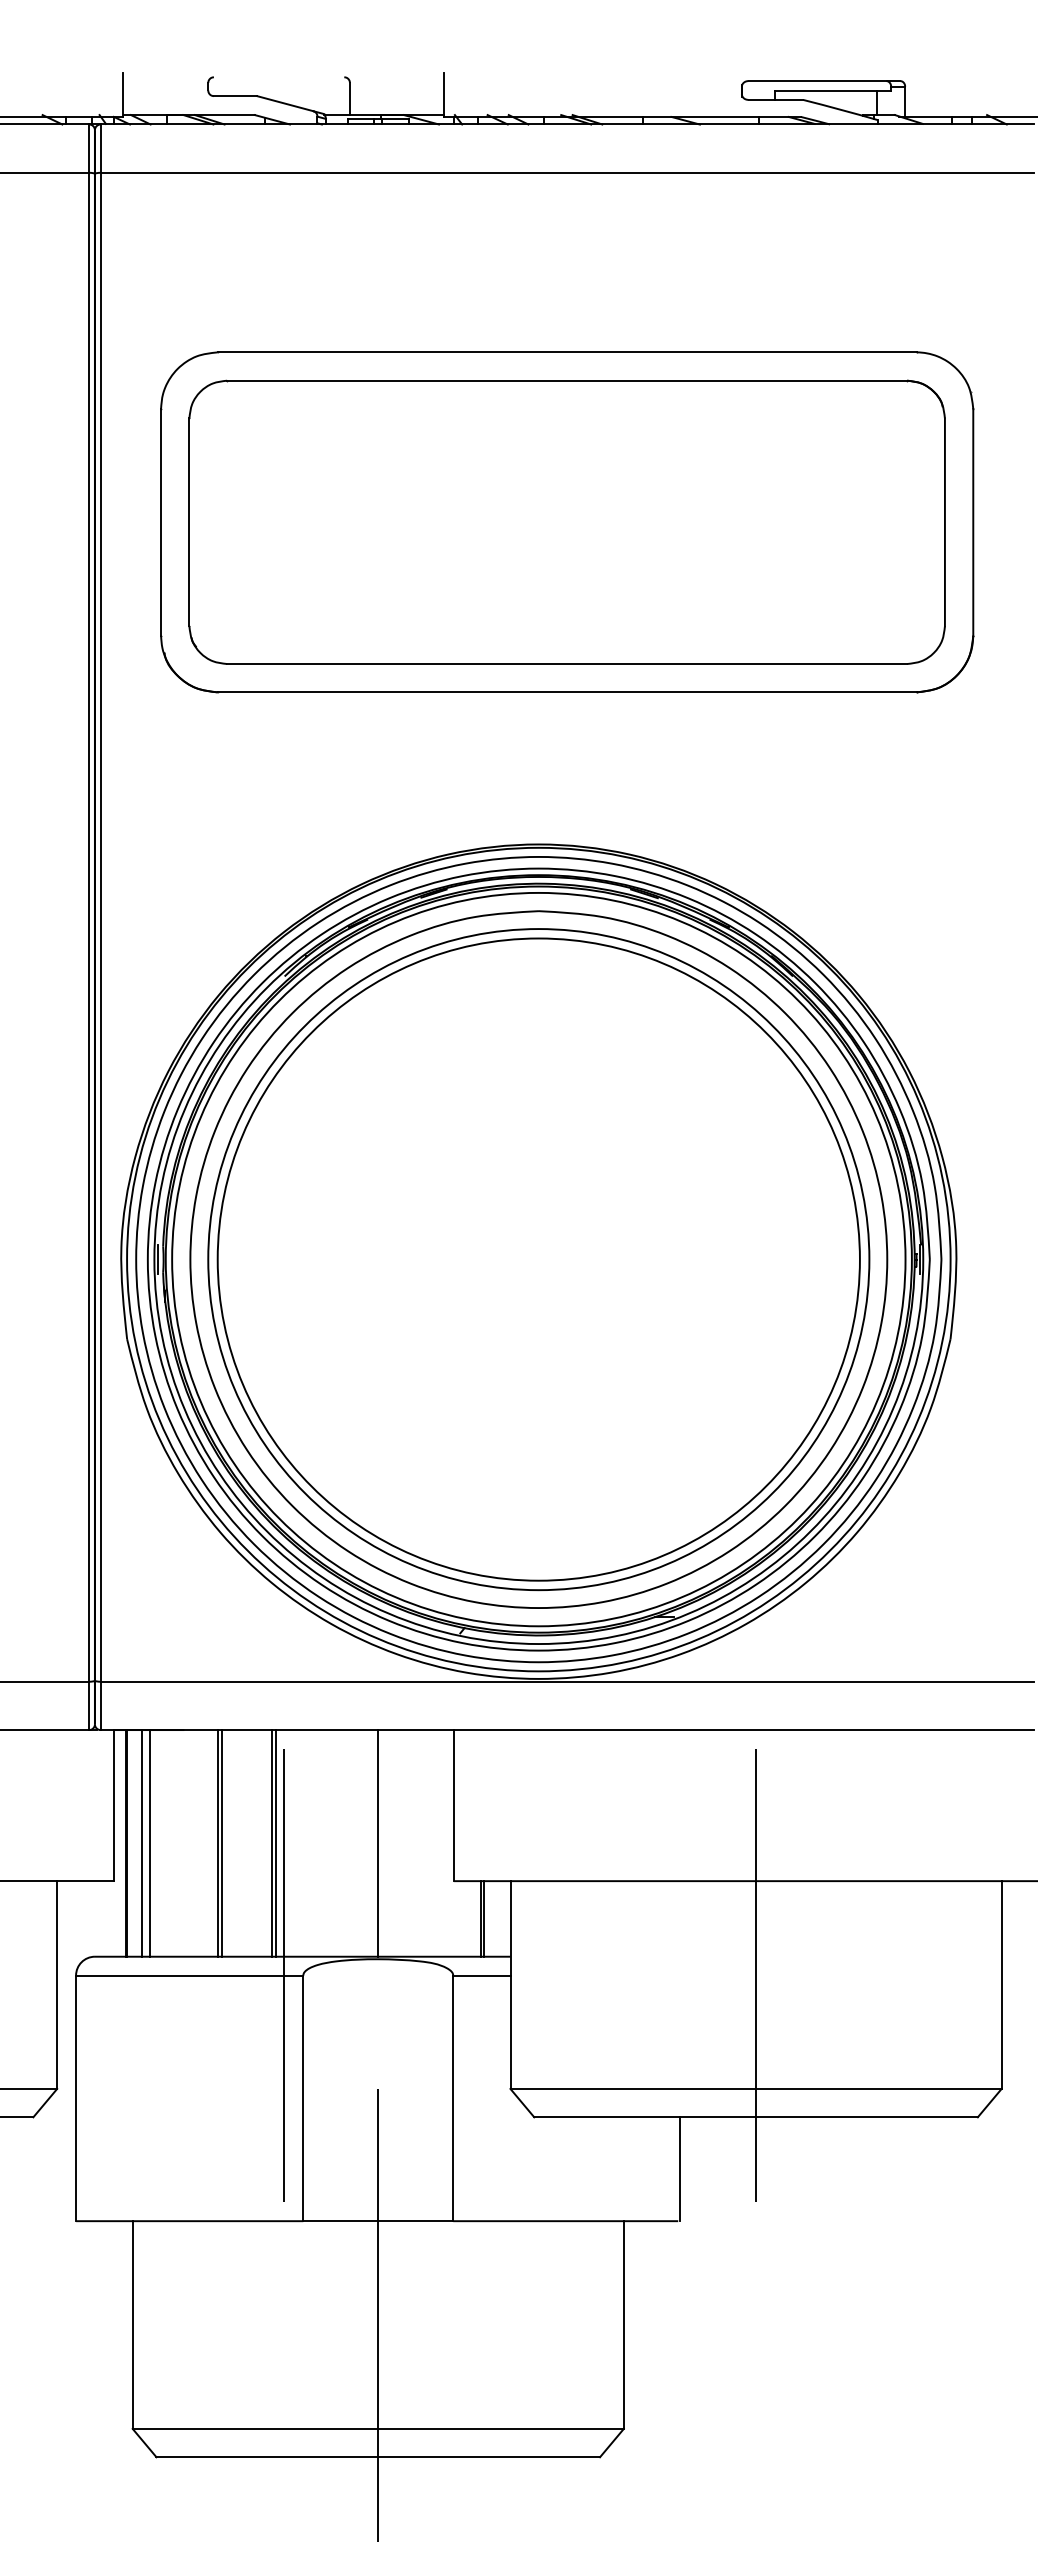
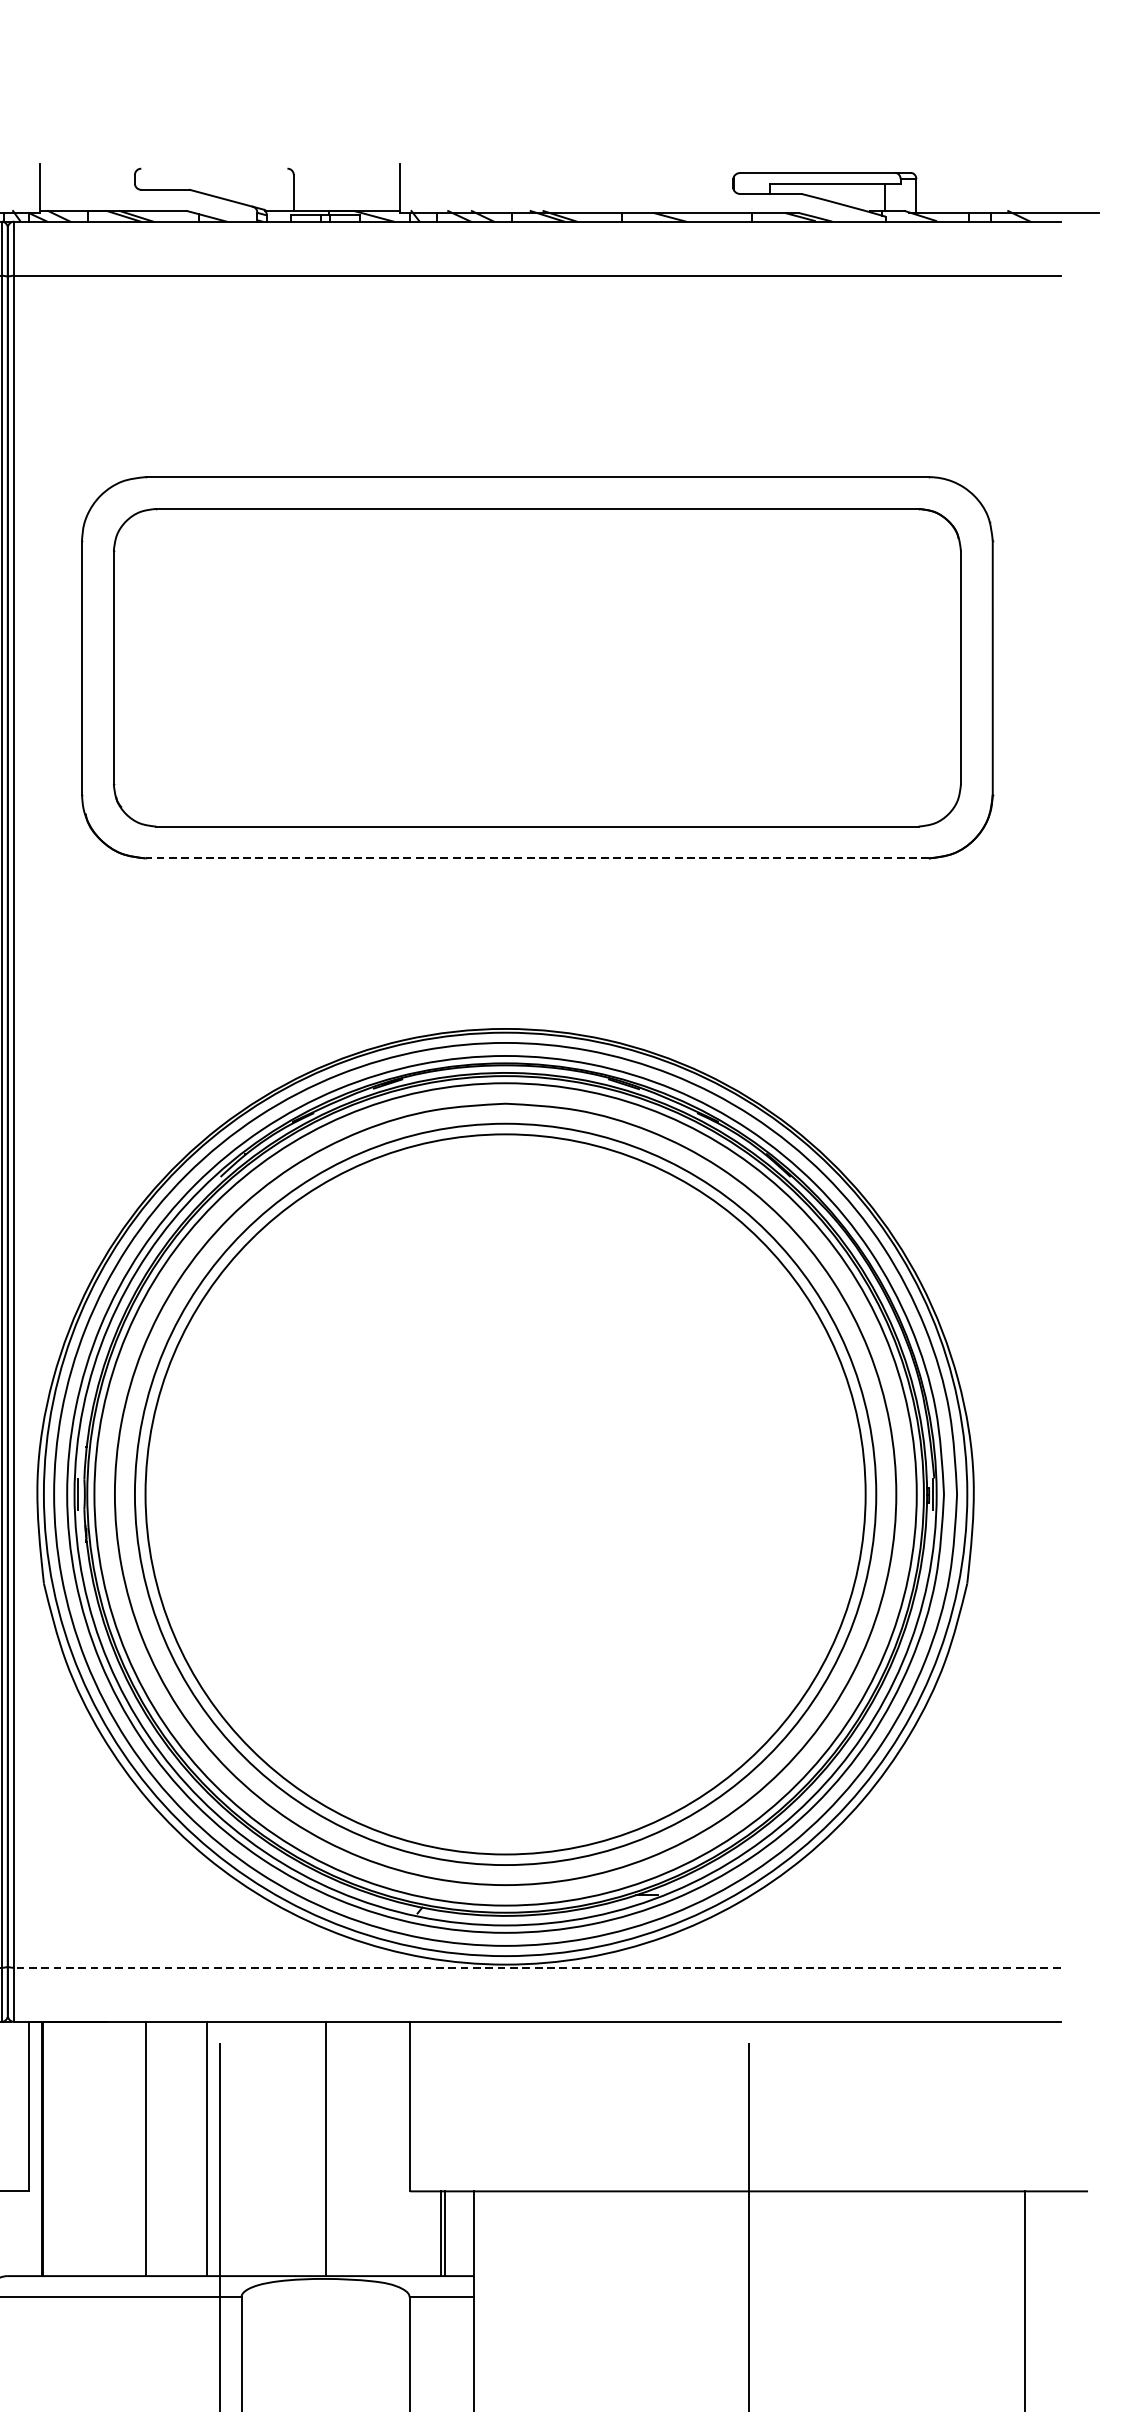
line: (566, 692) -> (536, 858), solid -> dashed
line: (567, 1681) -> (537, 1967), solid -> dashed
line: (141, 1843) -> (60, 2149), removed
line: (149, 1843) -> (69, 2149), removed
line: (221, 1843) -> (149, 2149), removed
line: (275, 1843) -> (210, 2149), removed

